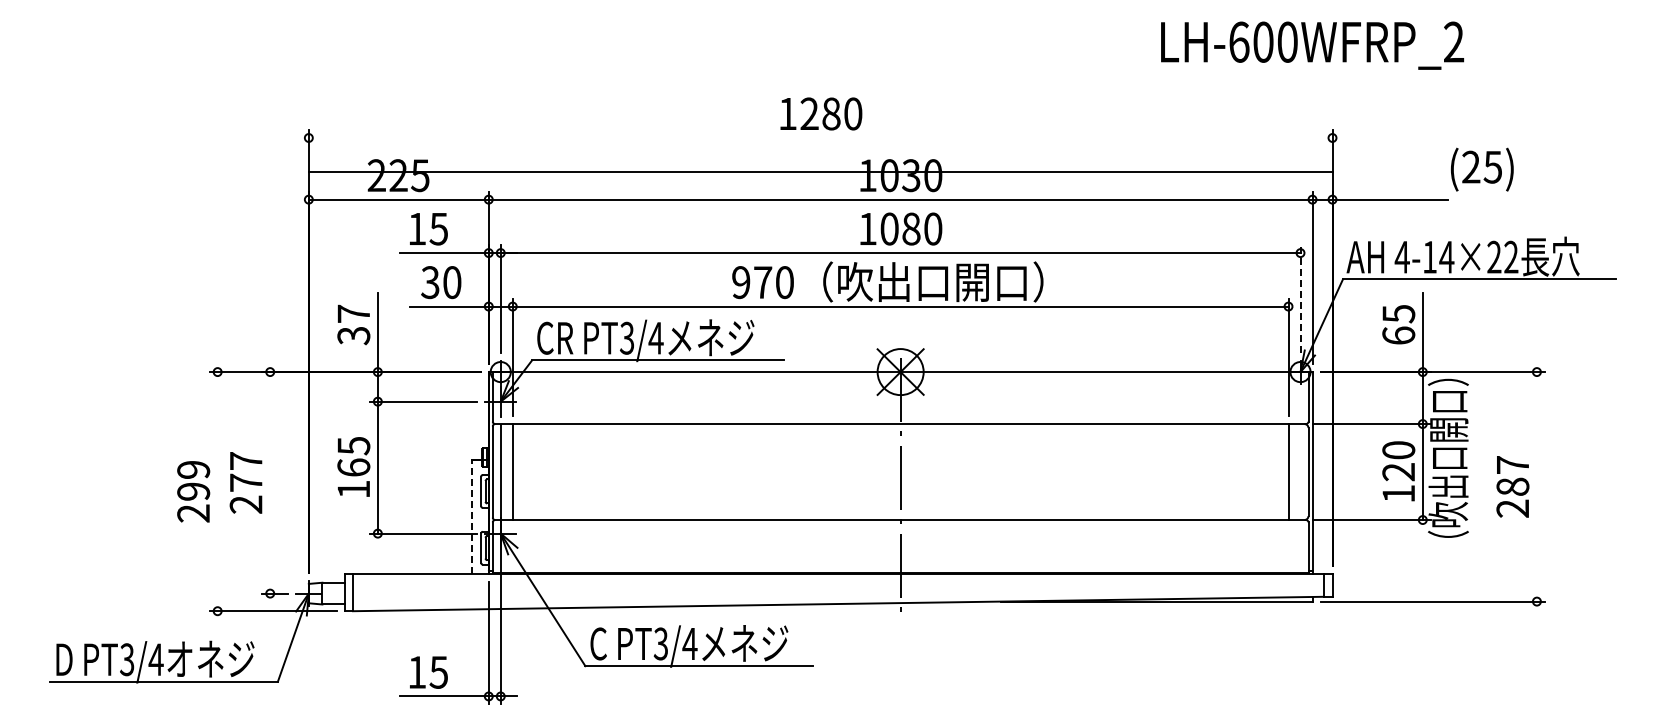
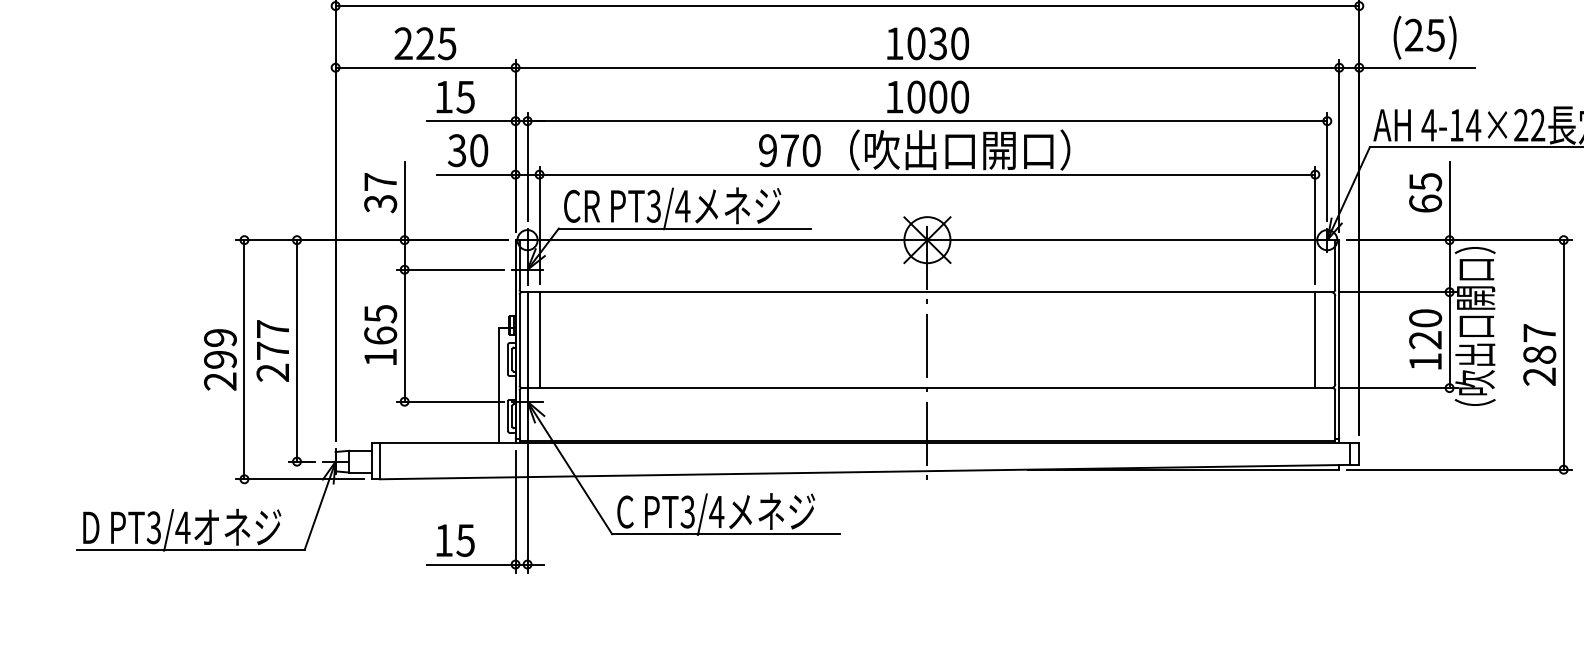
text: (1482, 169) -> (1425, 37), moved
line: (820, 172) -> (847, 6), moved
text: (911, 229) -> (938, 97), 1080 -> 1000
line: (1300, 298) -> (1327, 166), dashed -> solid
line: (270, 482) -> (297, 350), added
line: (1536, 486) -> (1563, 354), added
line: (217, 491) -> (244, 359), added
line: (471, 516) -> (498, 384), dashed -> solid

